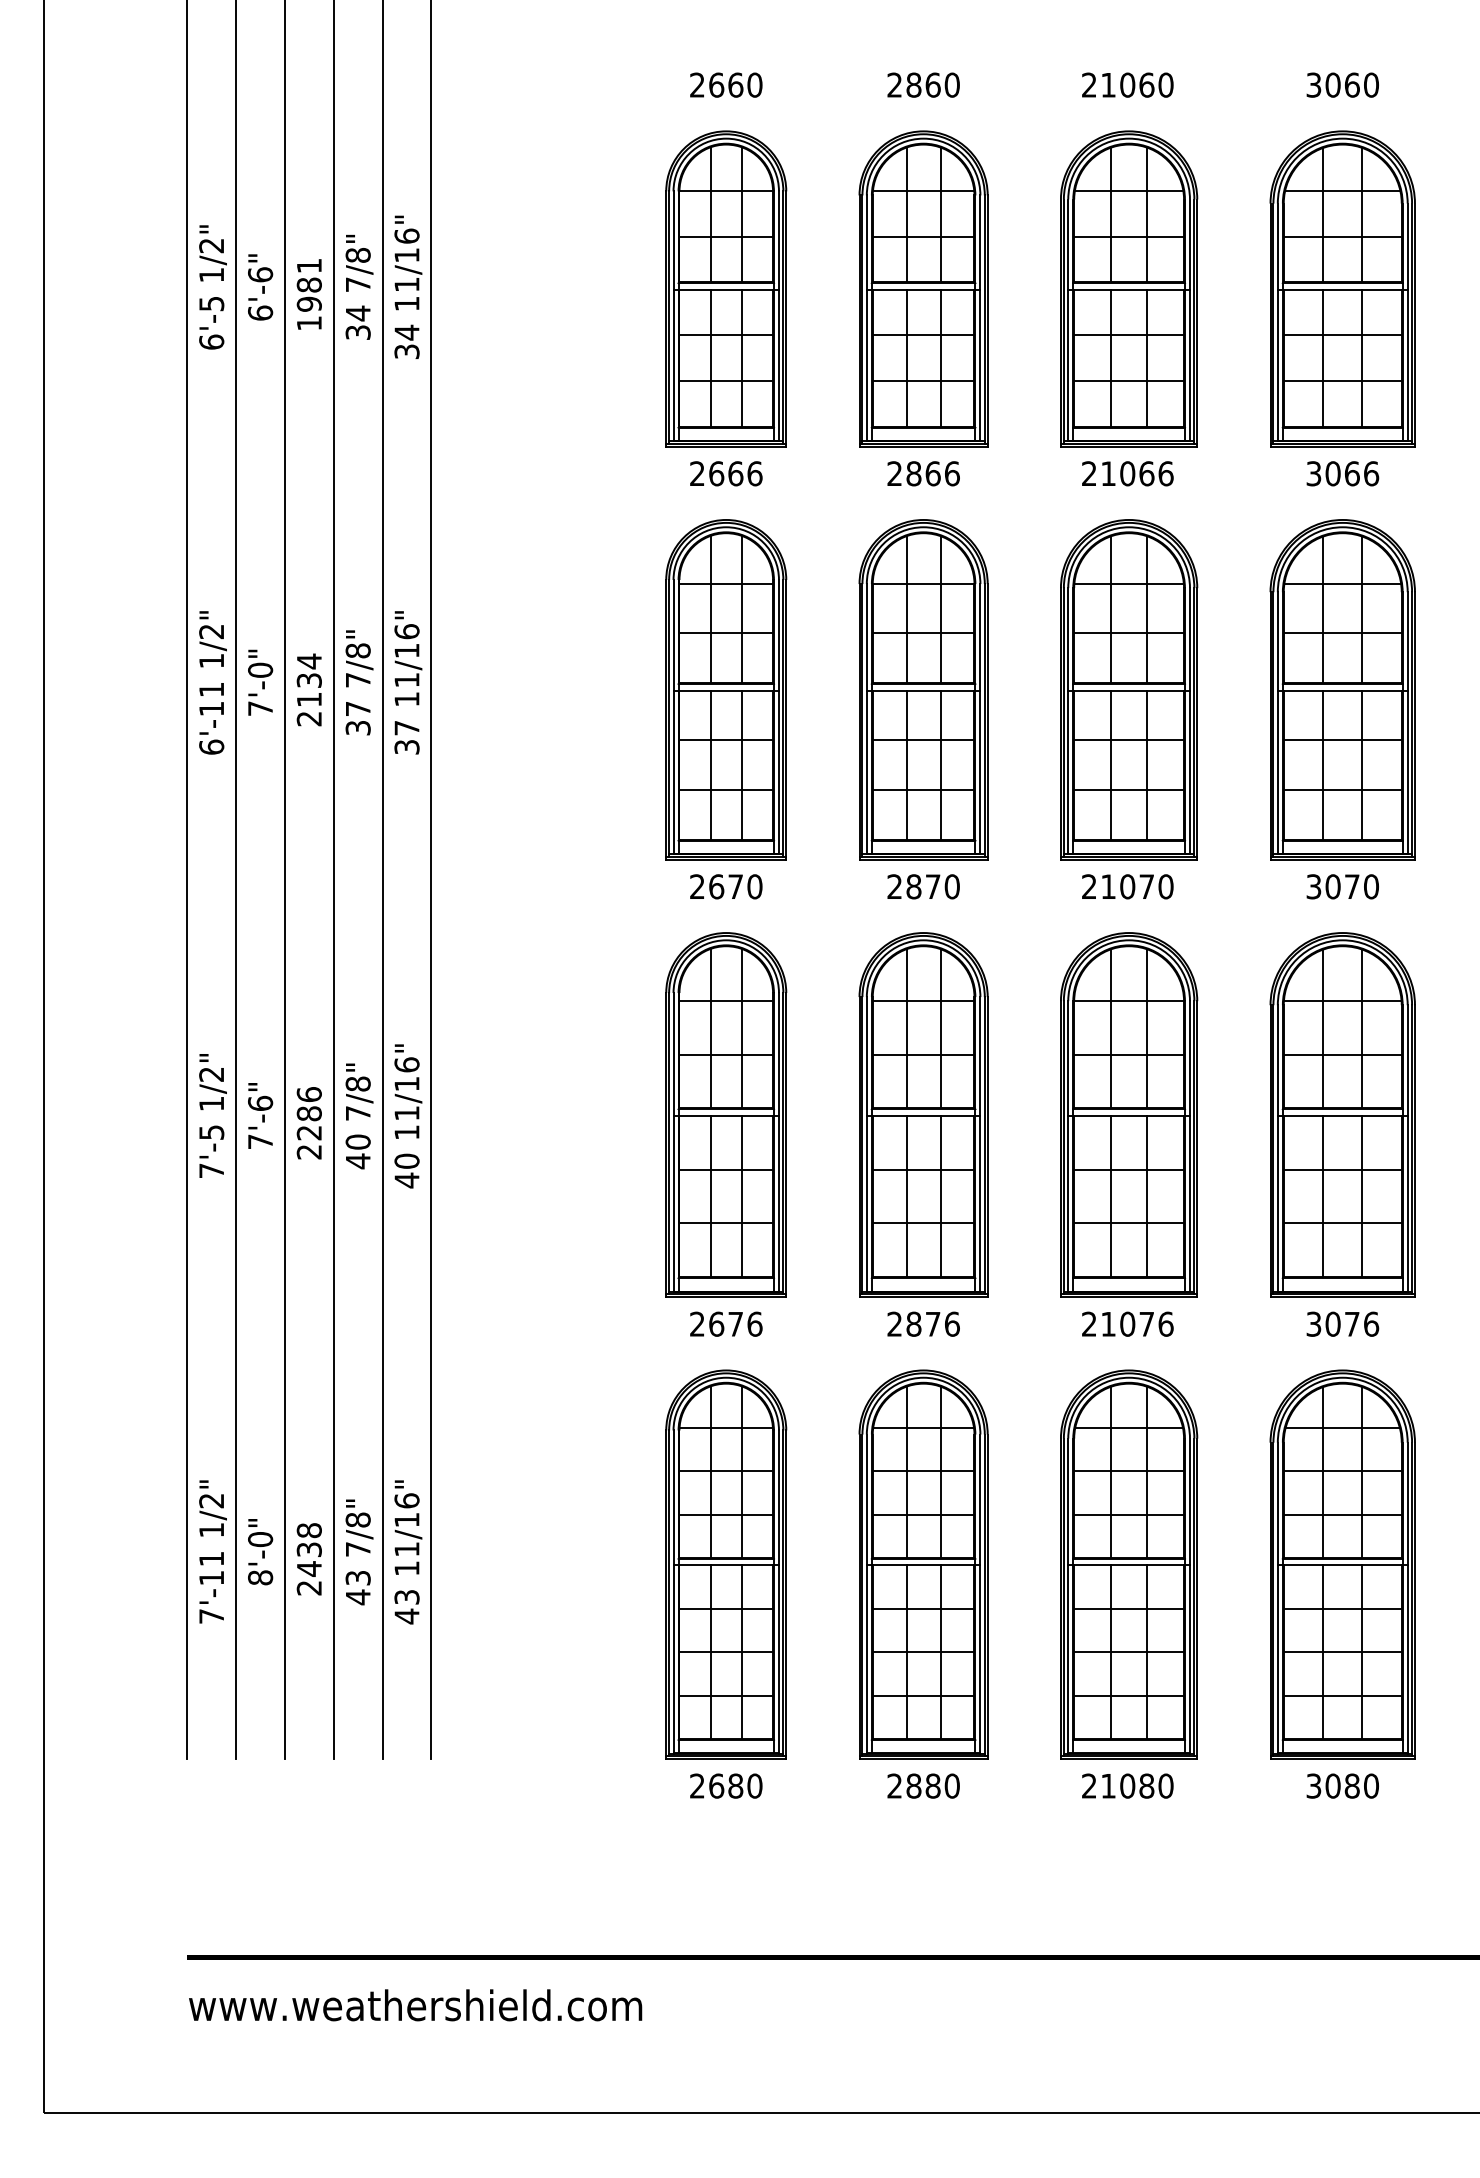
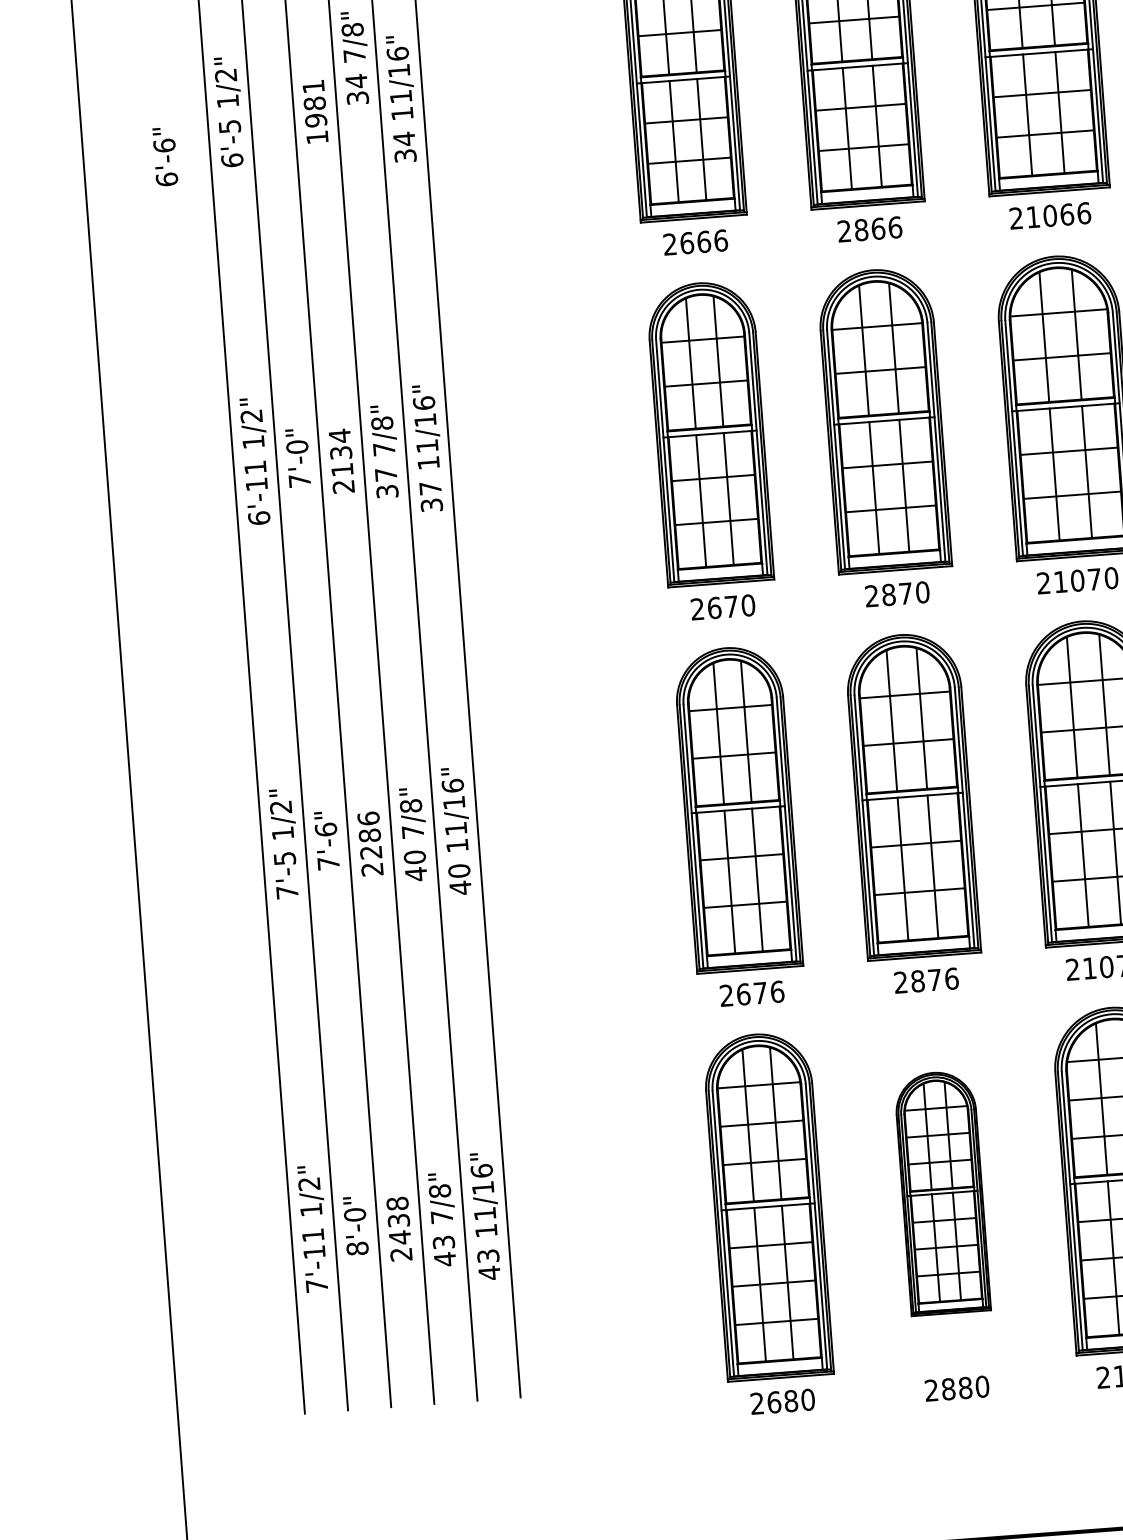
text: (359, 286) -> (355, 57), moved
text: (260, 287) -> (165, 156), moved
part: (923, 1564) -> (942, 1192), size x0.7

